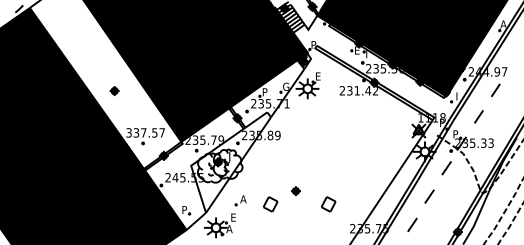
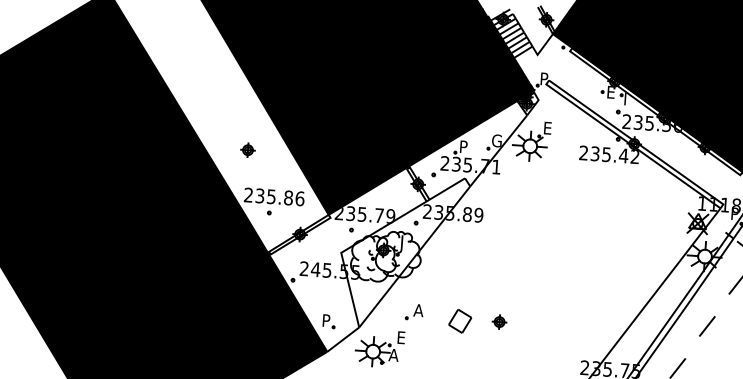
part: (114, 90) -> (247, 149), moved
text: (356, 90) -> (605, 154), 231.42 -> 235.42
text: (145, 132) -> (274, 196), 337.57 -> 235.86
part: (295, 191) -> (498, 322), moved
part: (328, 204) -> (549, 327), removed

